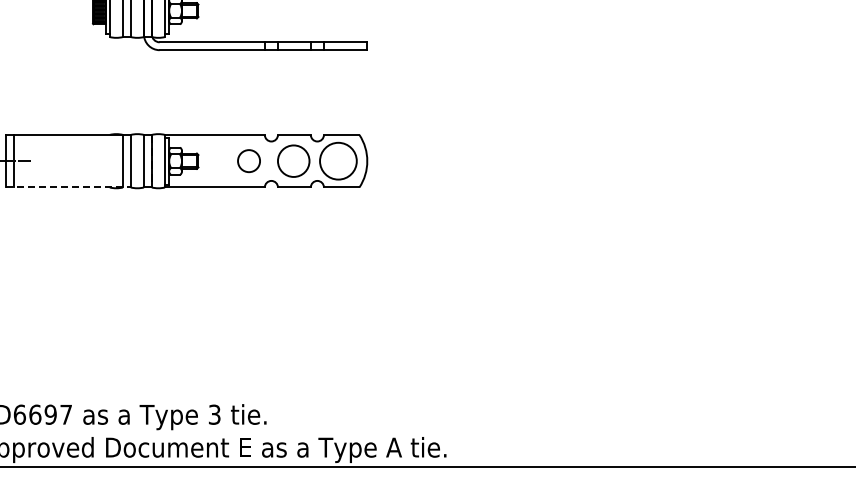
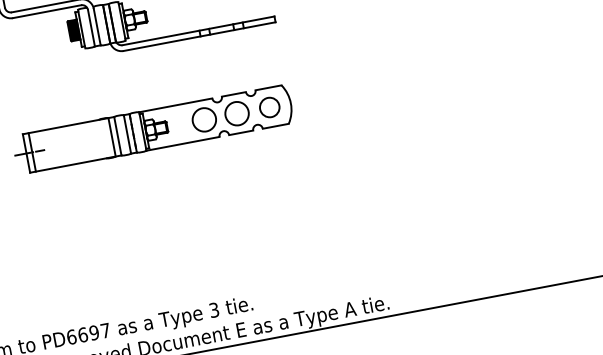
circle: (248, 160) -> (203, 119), size x1.43
circle: (338, 161) -> (269, 107), size x0.71
line: (68, 187) -> (75, 164), dashed -> solid

